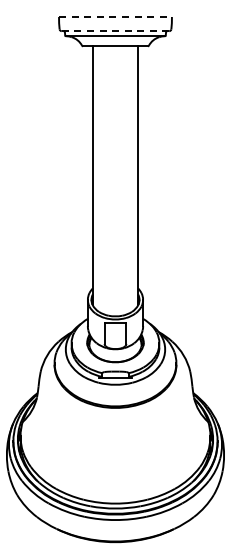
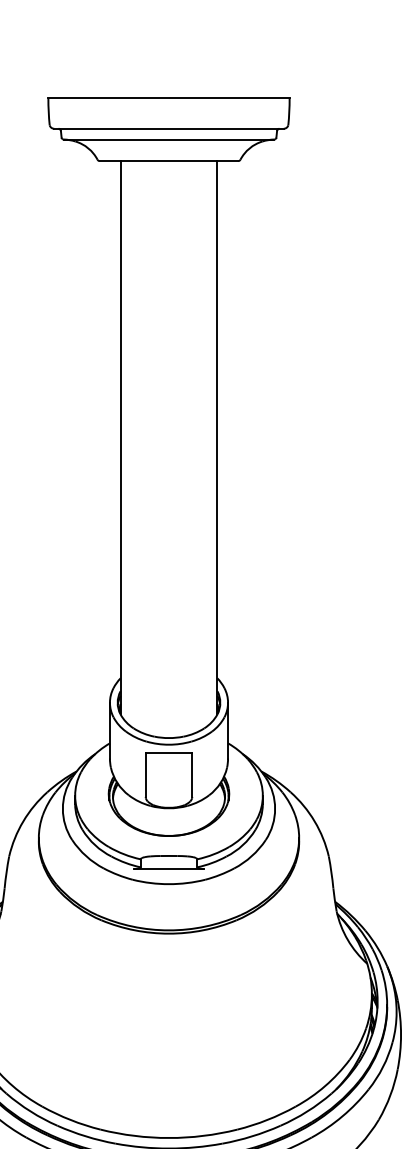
line: (115, 17) -> (169, 99), dashed -> solid
line: (115, 31) -> (169, 129), dashed -> solid

